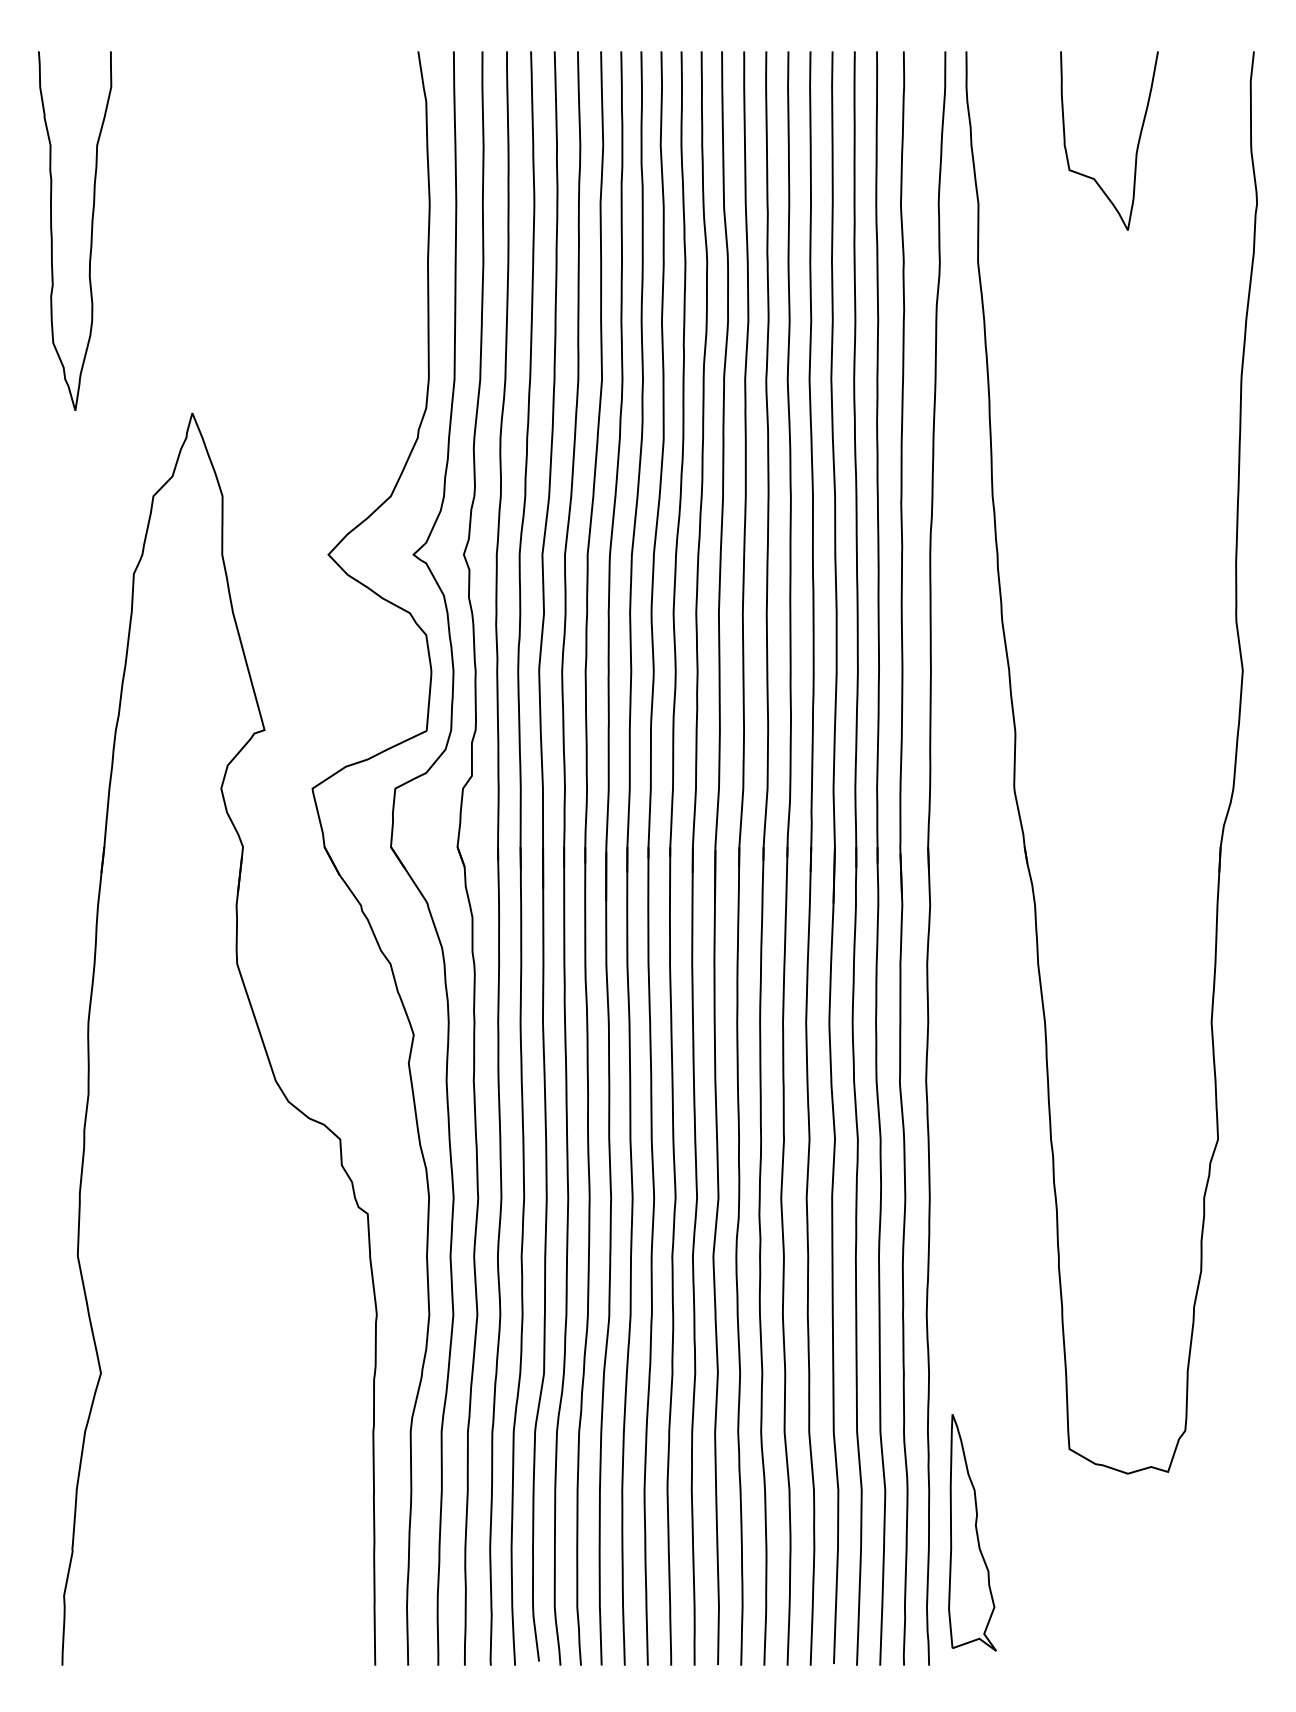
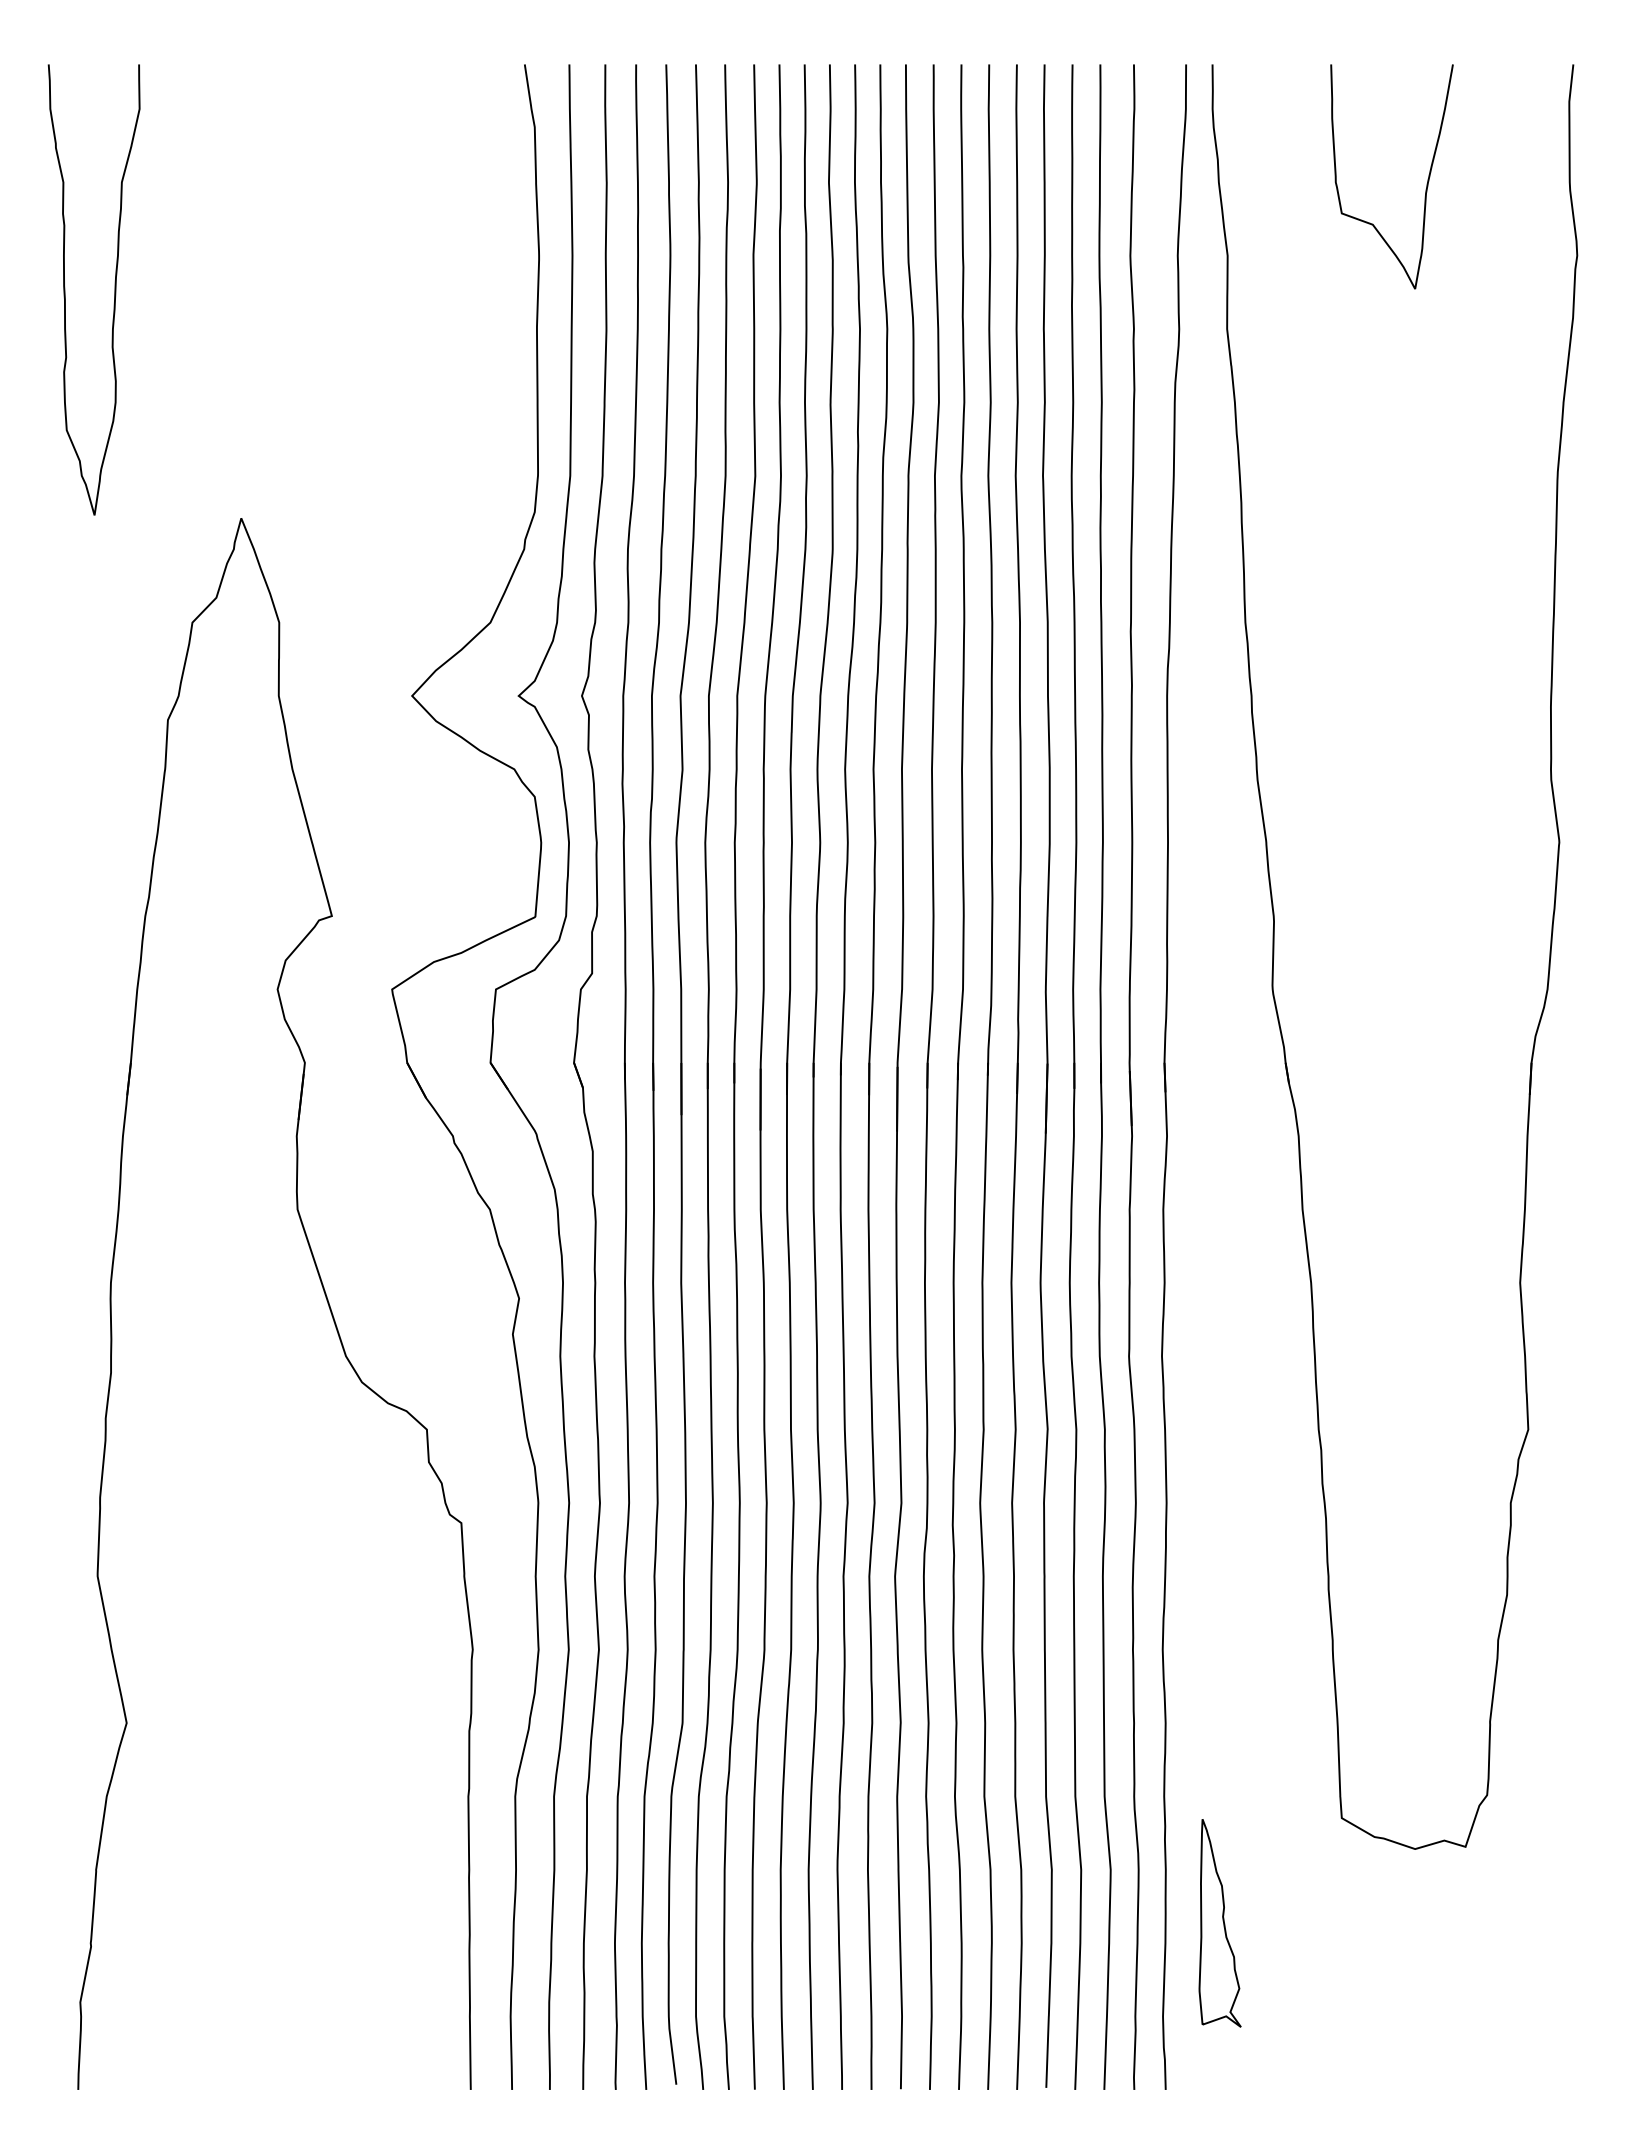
part: (971, 1533) -> (1219, 1923), size x0.7

